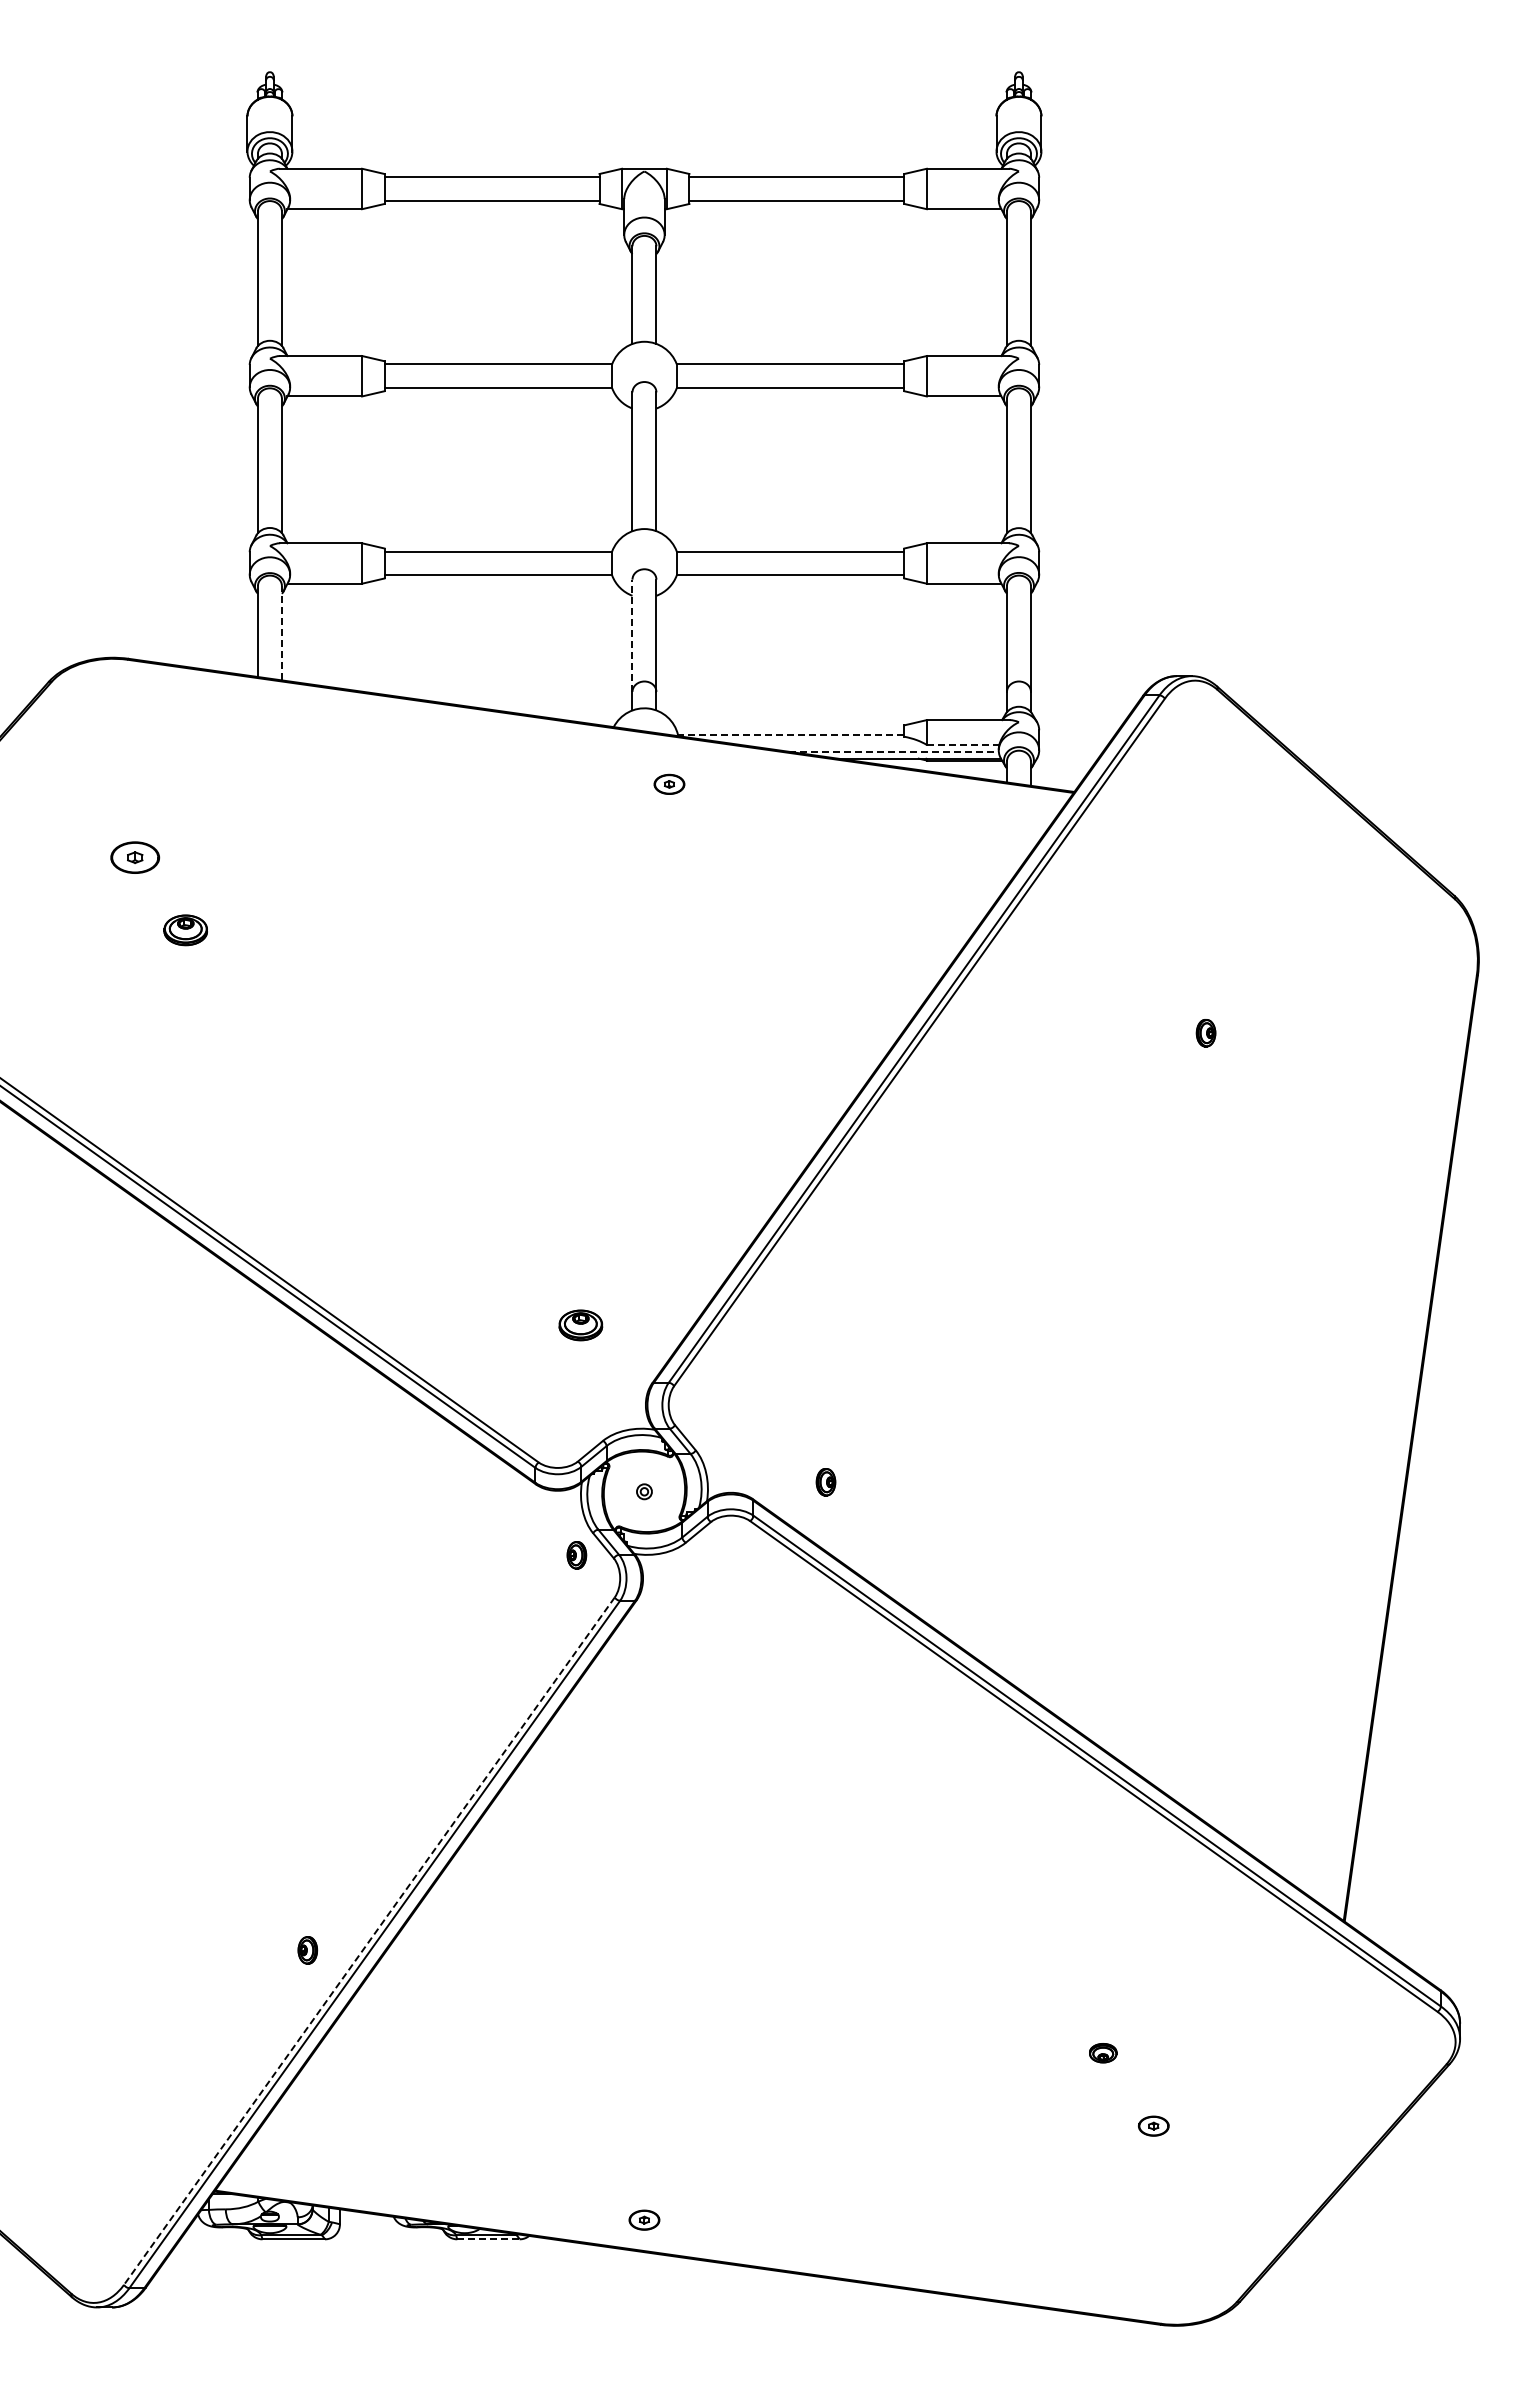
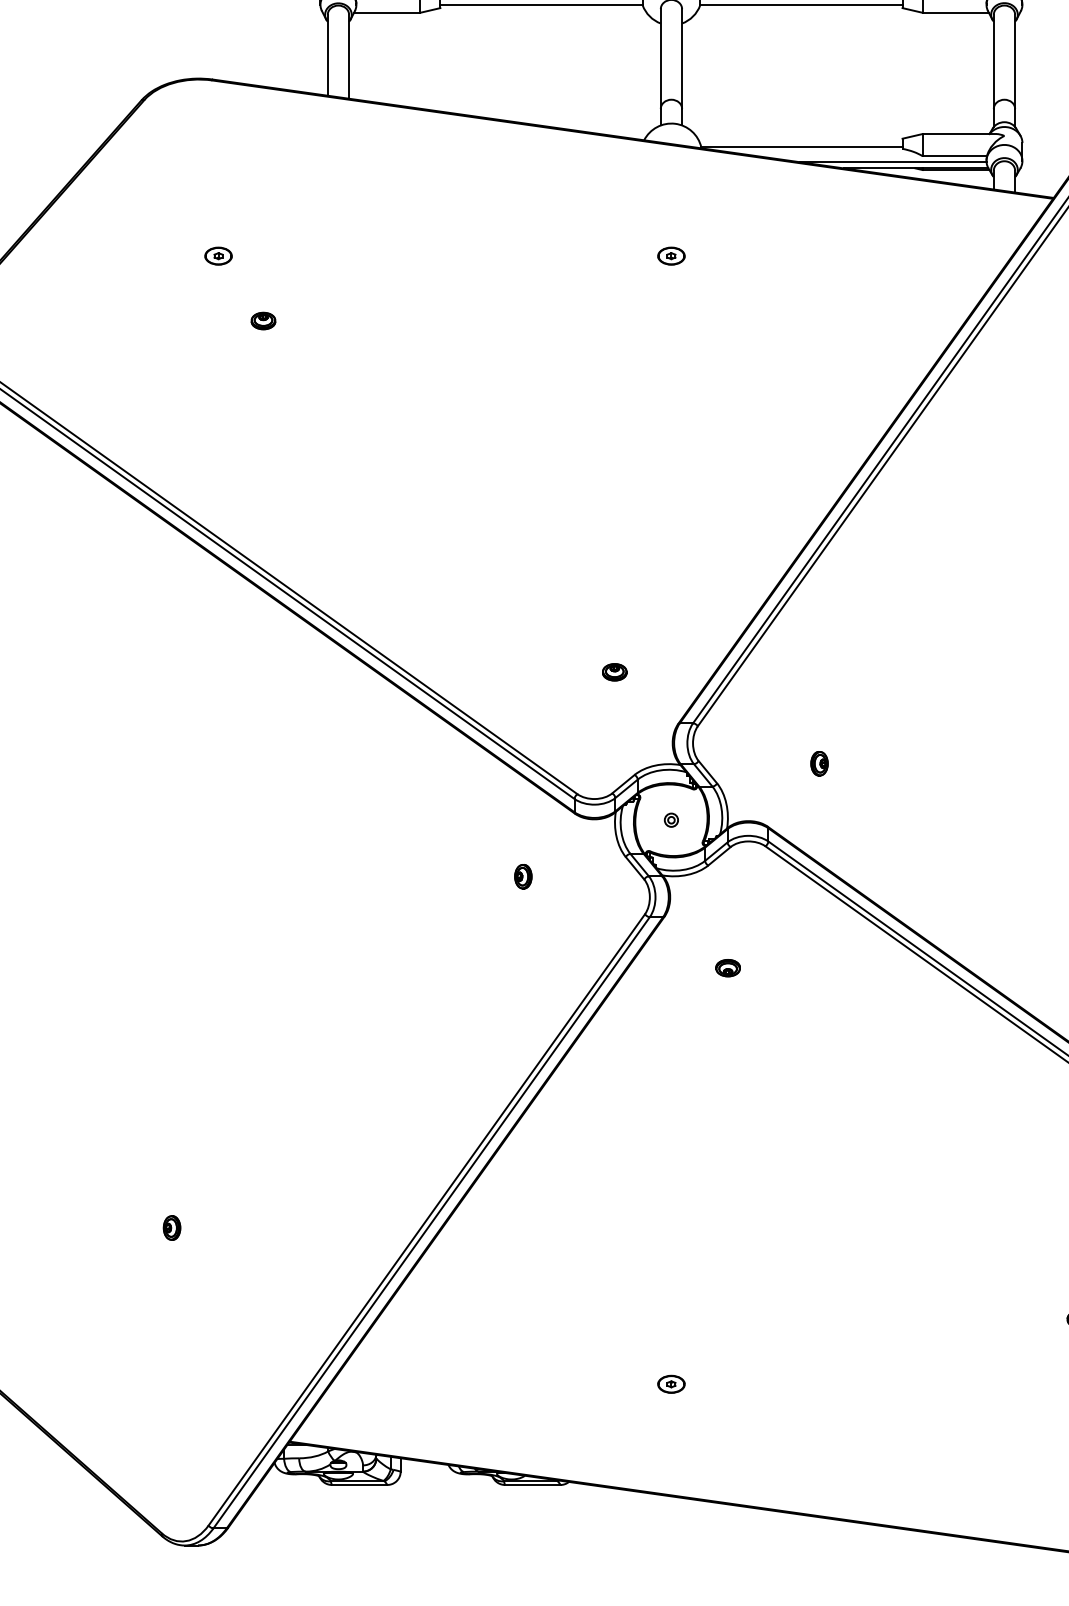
line: (281, 632) -> (348, 56), dashed -> solid
line: (632, 635) -> (660, 58), dashed -> solid
line: (790, 734) -> (801, 146), dashed -> solid
line: (963, 744) -> (955, 155), dashed -> solid
line: (894, 751) -> (893, 161), dashed -> solid
part: (669, 783) -> (671, 255), moved
part: (134, 856) -> (217, 255), size x0.62
part: (185, 930) -> (263, 321), size x0.62
part: (580, 1325) -> (614, 672), size x0.62
part: (825, 1482) -> (819, 763), moved
part: (576, 1555) -> (522, 876), moved
part: (708, 1657) -> (728, 967), added
line: (369, 1941) -> (426, 1220), dashed -> solid
part: (307, 1950) -> (171, 1228), moved
part: (644, 2219) -> (671, 1383), moved
line: (489, 2239) -> (533, 1485), dashed -> solid

